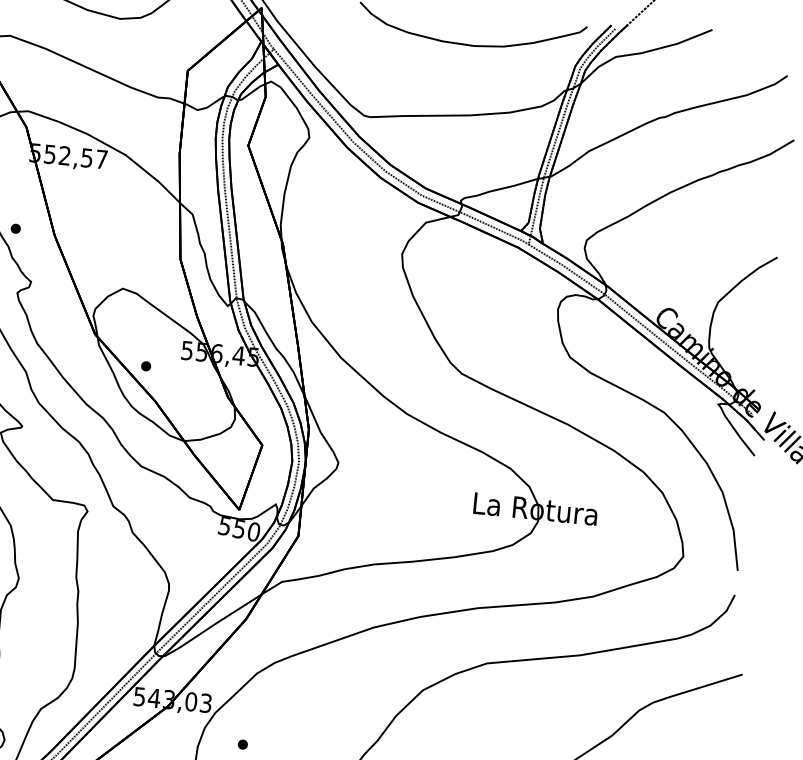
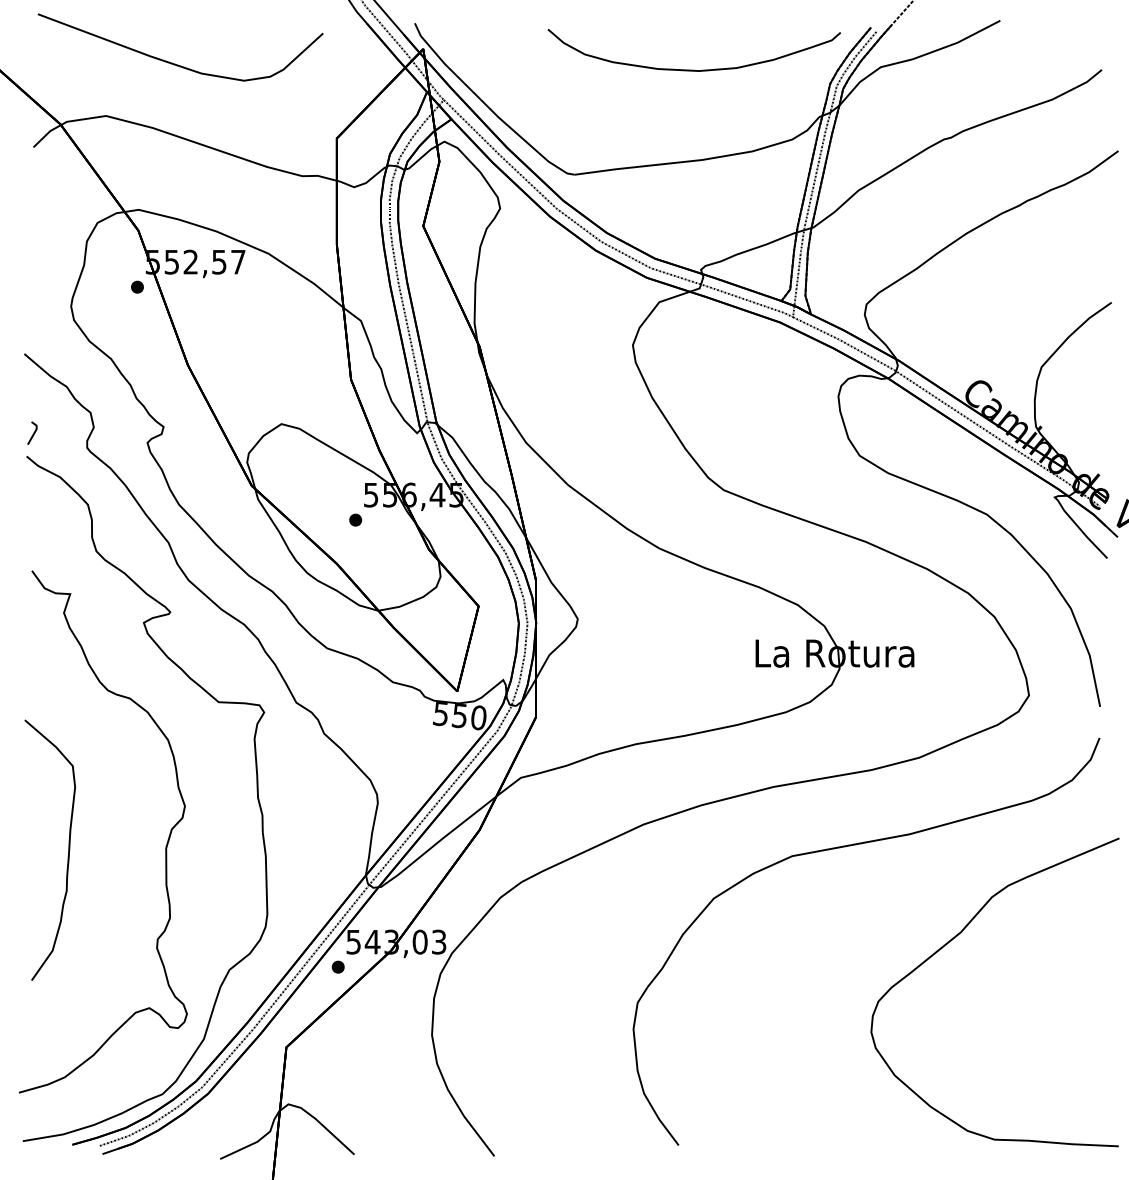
part: (15, 228) -> (137, 286), moved
part: (146, 365) -> (355, 519), moved
part: (242, 744) -> (337, 966), moved

